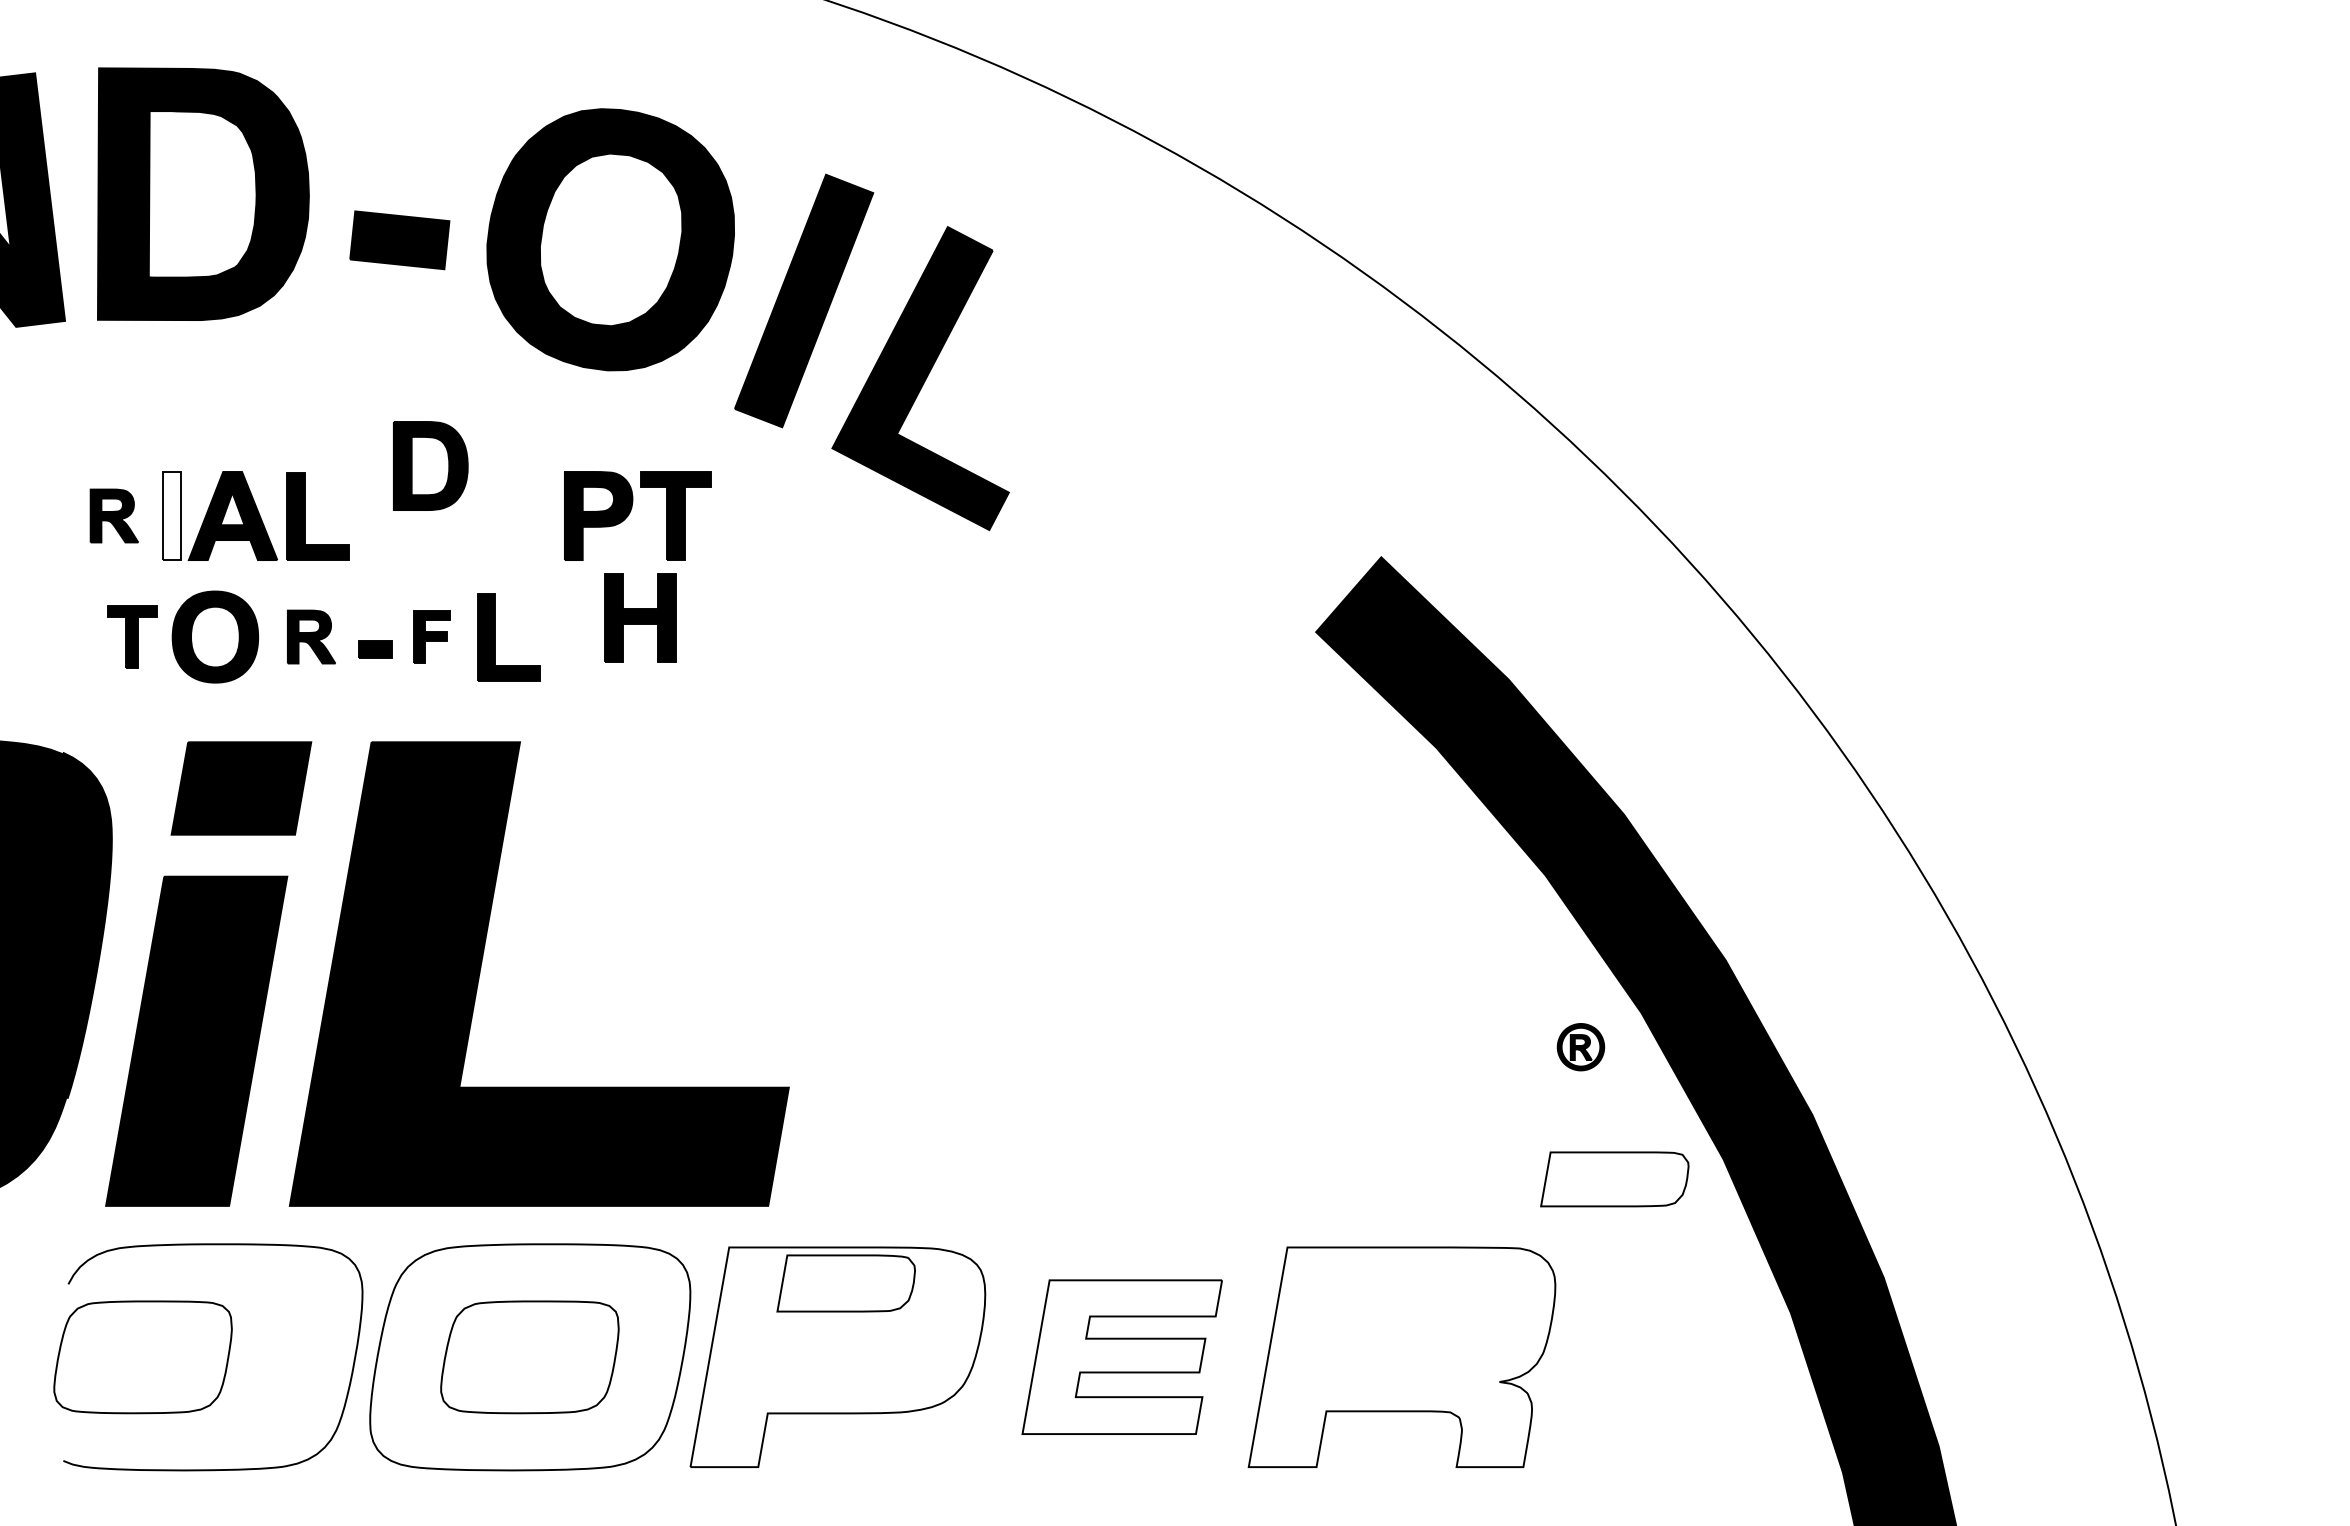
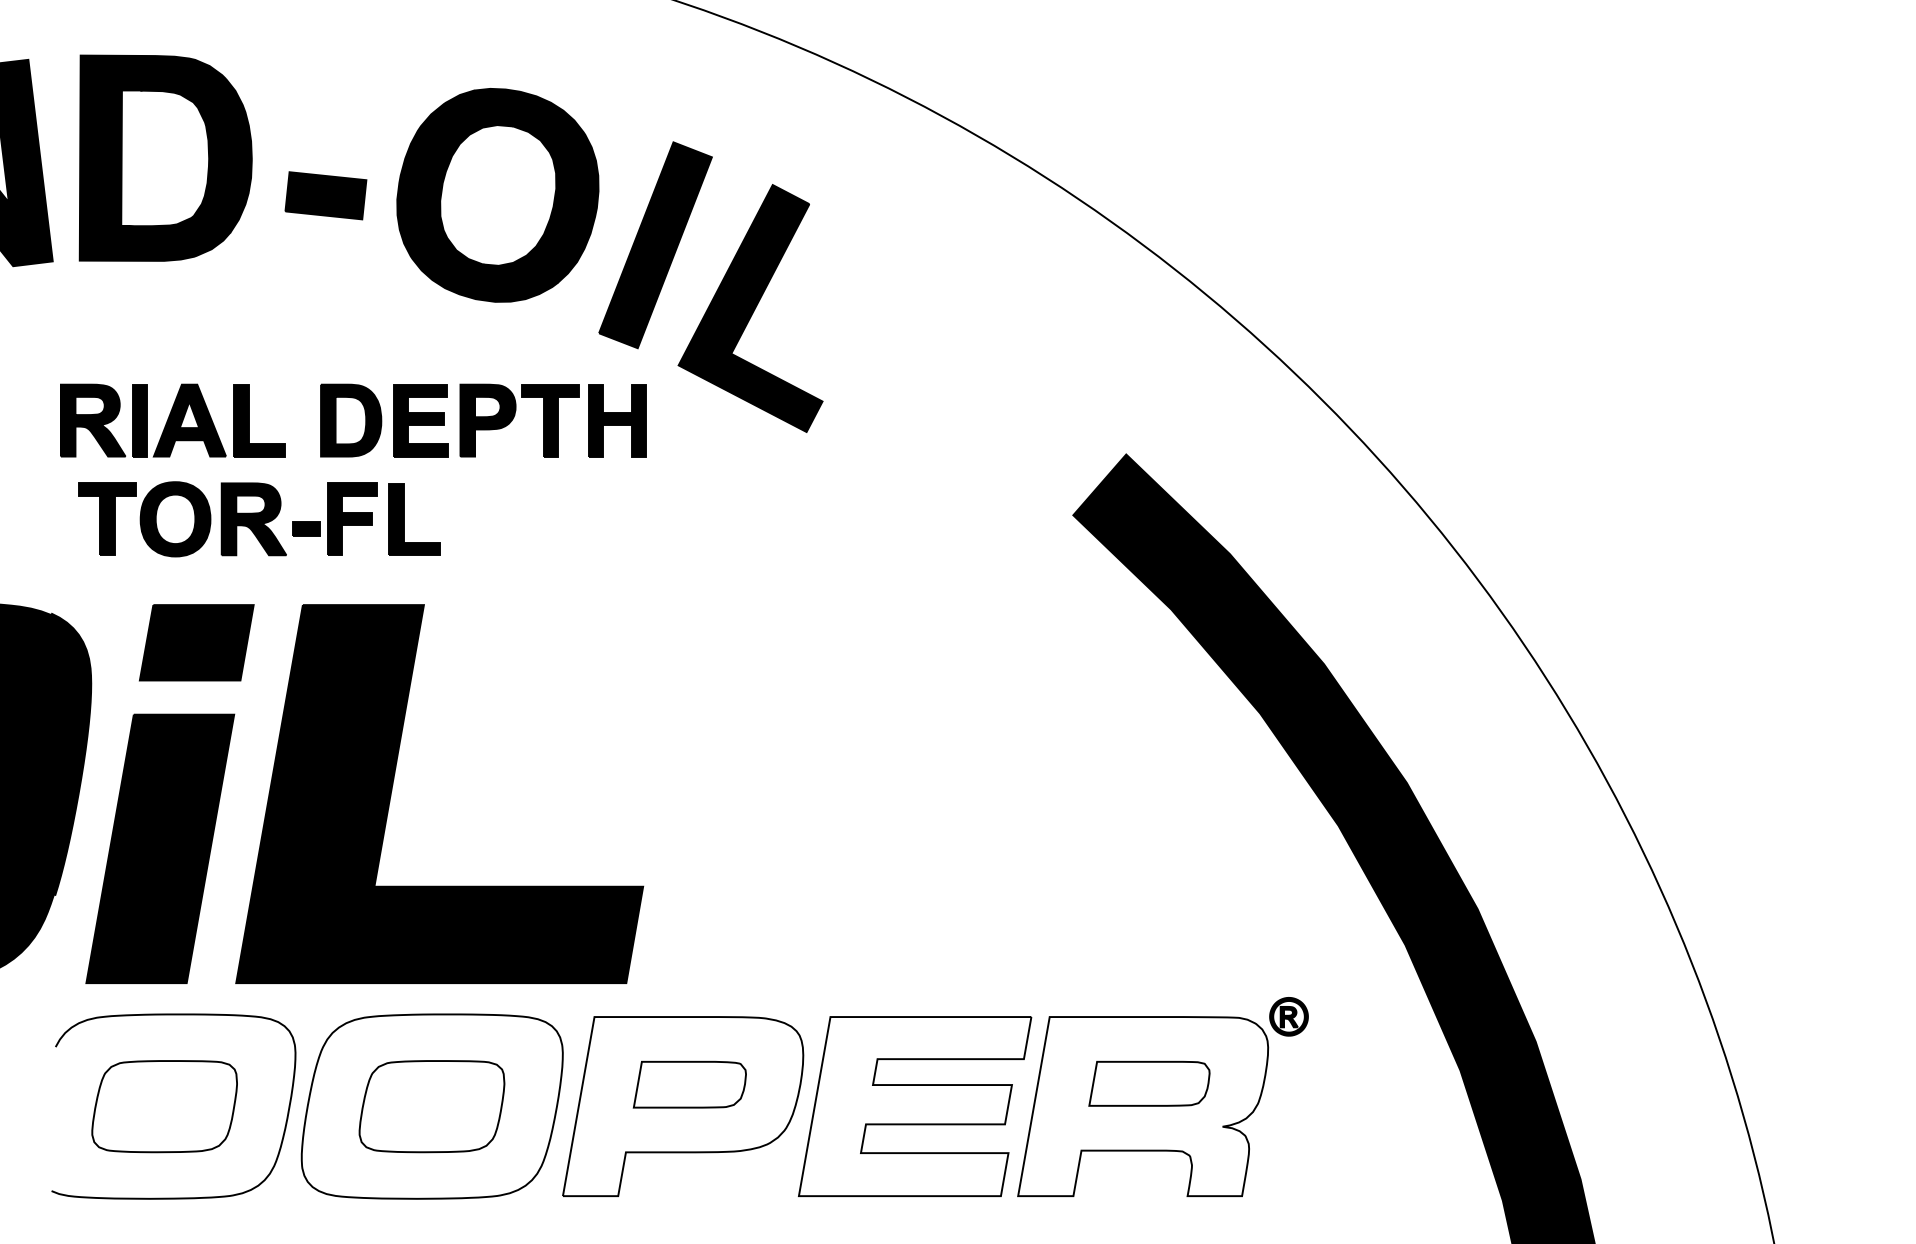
part: (430, 465) -> (350, 420), moved
part: (114, 515) -> (93, 420), size x1.67
fill: (171, 515) -> (139, 420), added
part: (516, 515) -> (421, 420), added
part: (640, 617) -> (617, 420), moved
part: (131, 636) -> (107, 518), size x1.43
part: (311, 636) -> (253, 518), size x1.67
part: (431, 636) -> (351, 518), size x1.67
part: (1580, 1047) -> (1288, 1017), moved
part: (1614, 1179) -> (1149, 1083), moved
part: (845, 1283) -> (689, 1084), moved
part: (1121, 1356) -> (914, 1105), size x1.43
part: (142, 1357) -> (164, 1106), moved

